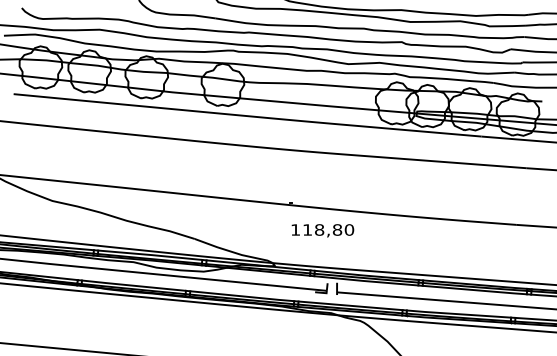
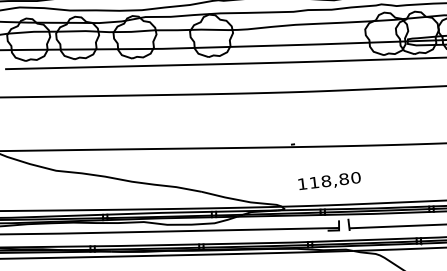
text: (322, 230) -> (329, 181), moved

